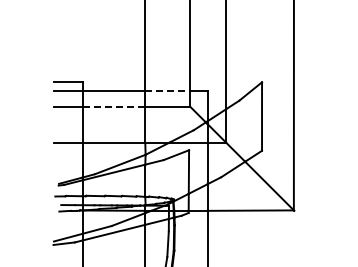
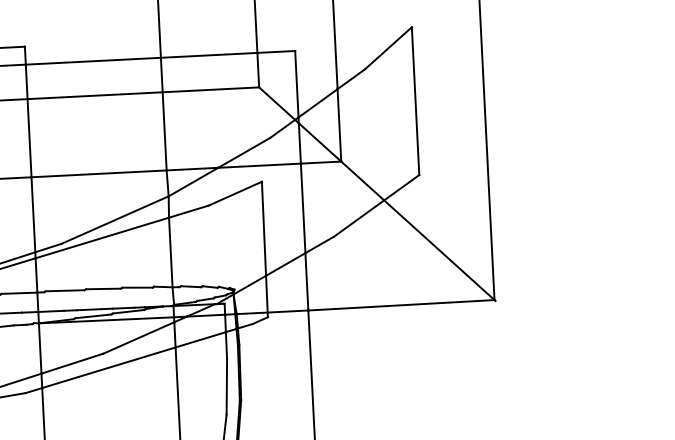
line: (168, 90) -> (210, 55), dashed -> solid
line: (114, 106) -> (96, 95), dashed -> solid

